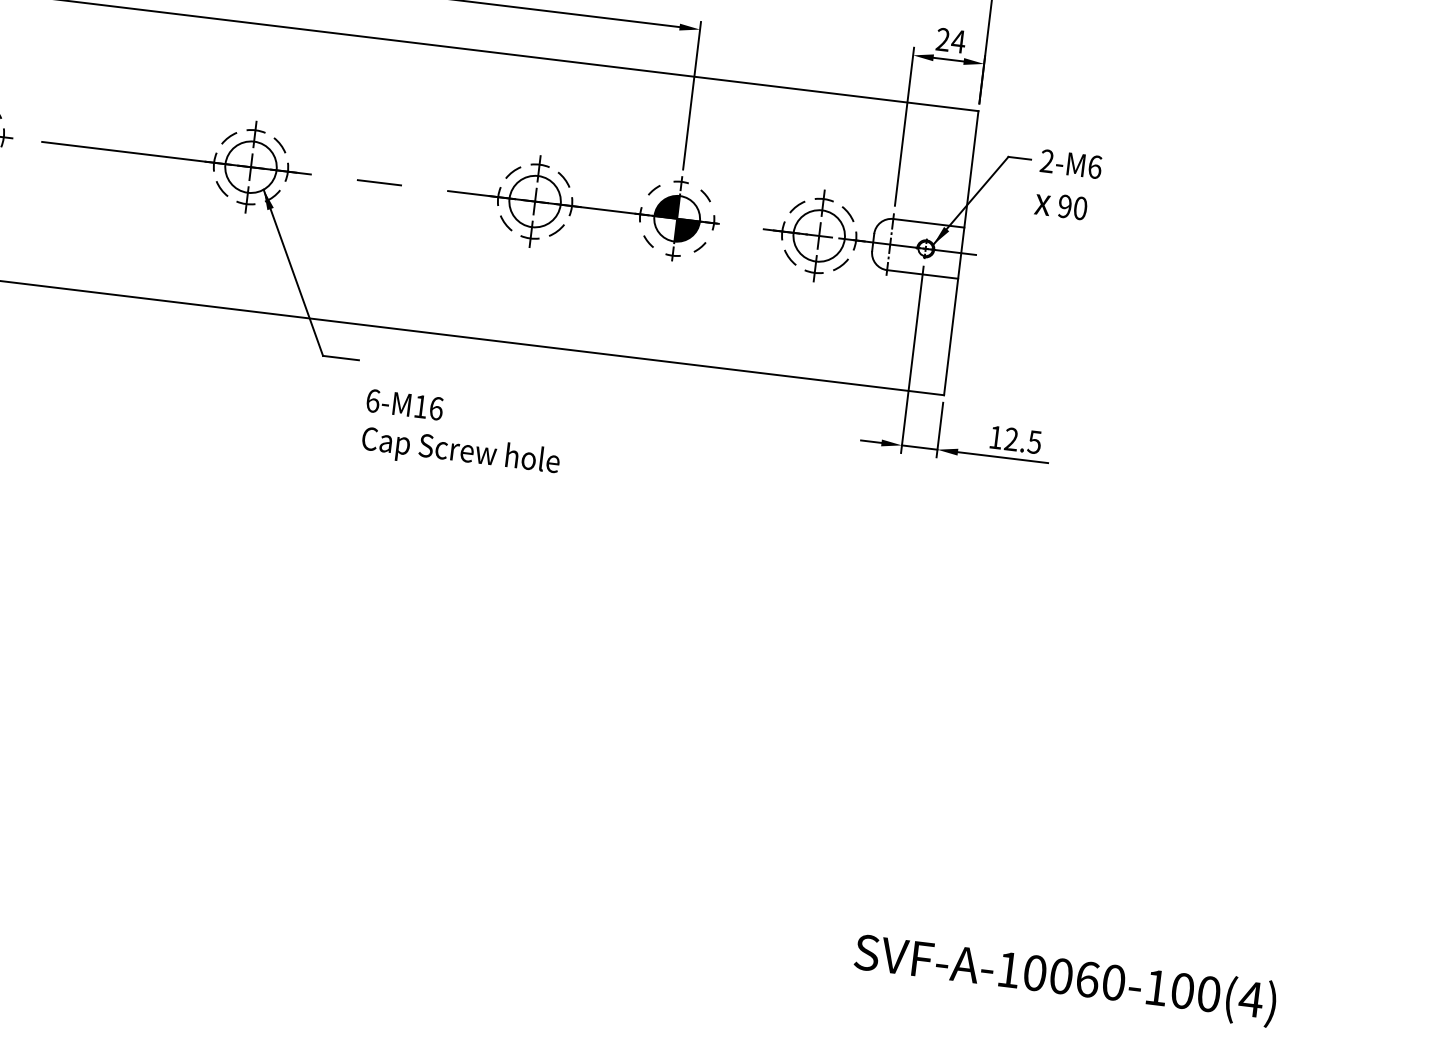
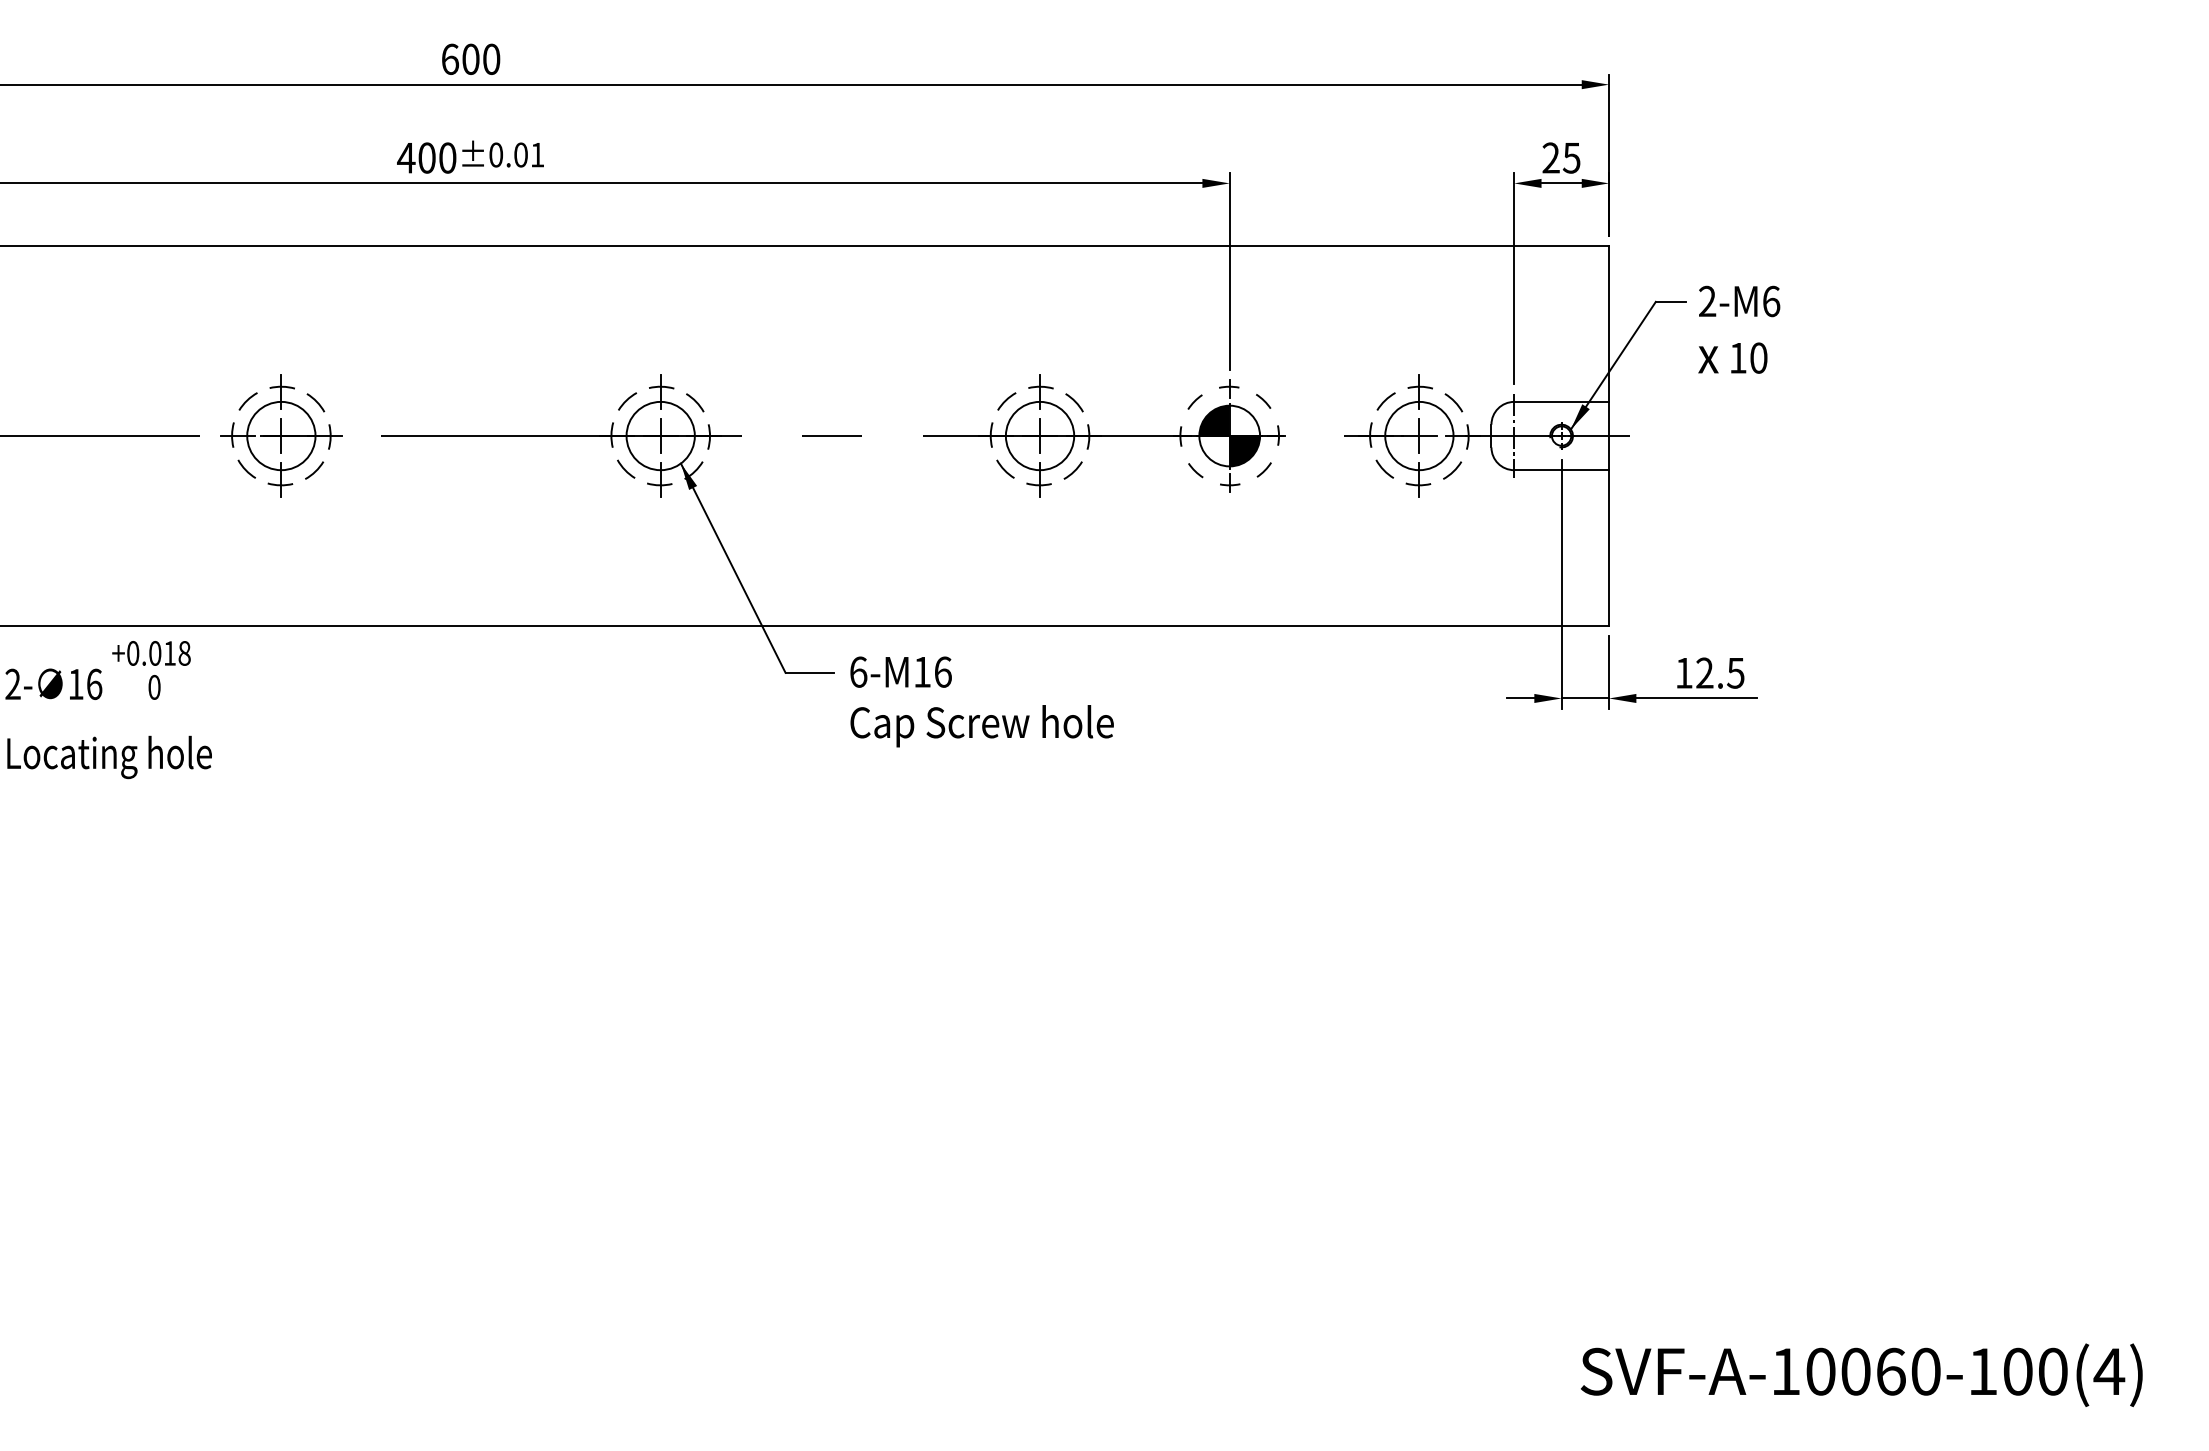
text: (958, 41) -> (1571, 158), 24 -> 25
text: (1064, 205) -> (1737, 357), 90 -> 10
text: (462, 434) -> (981, 701), moved

